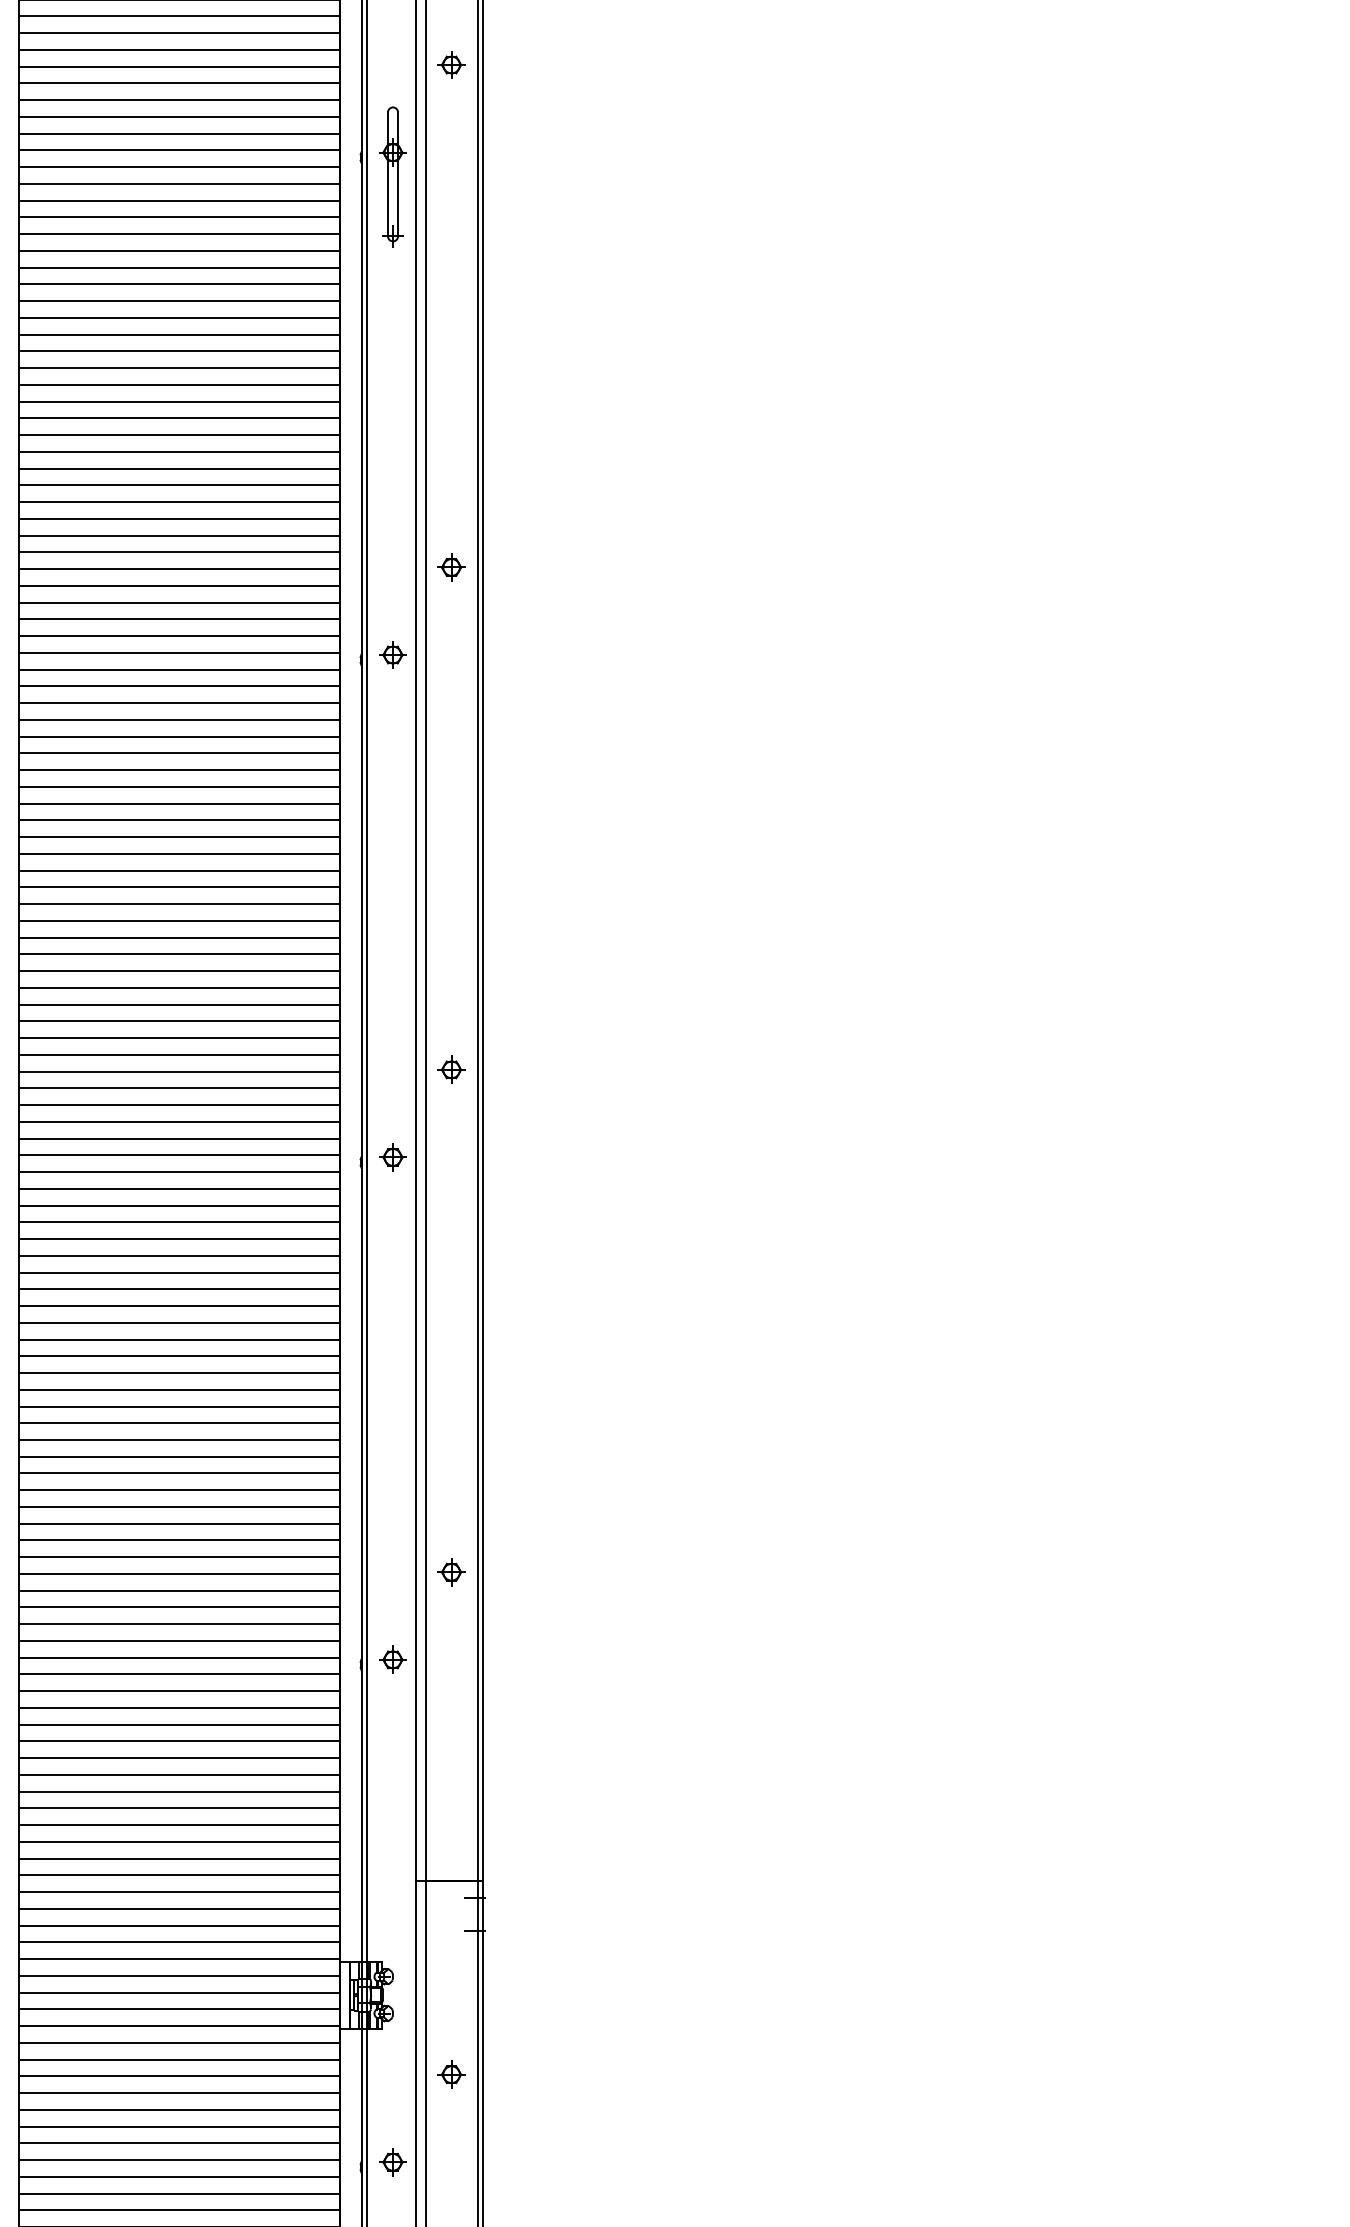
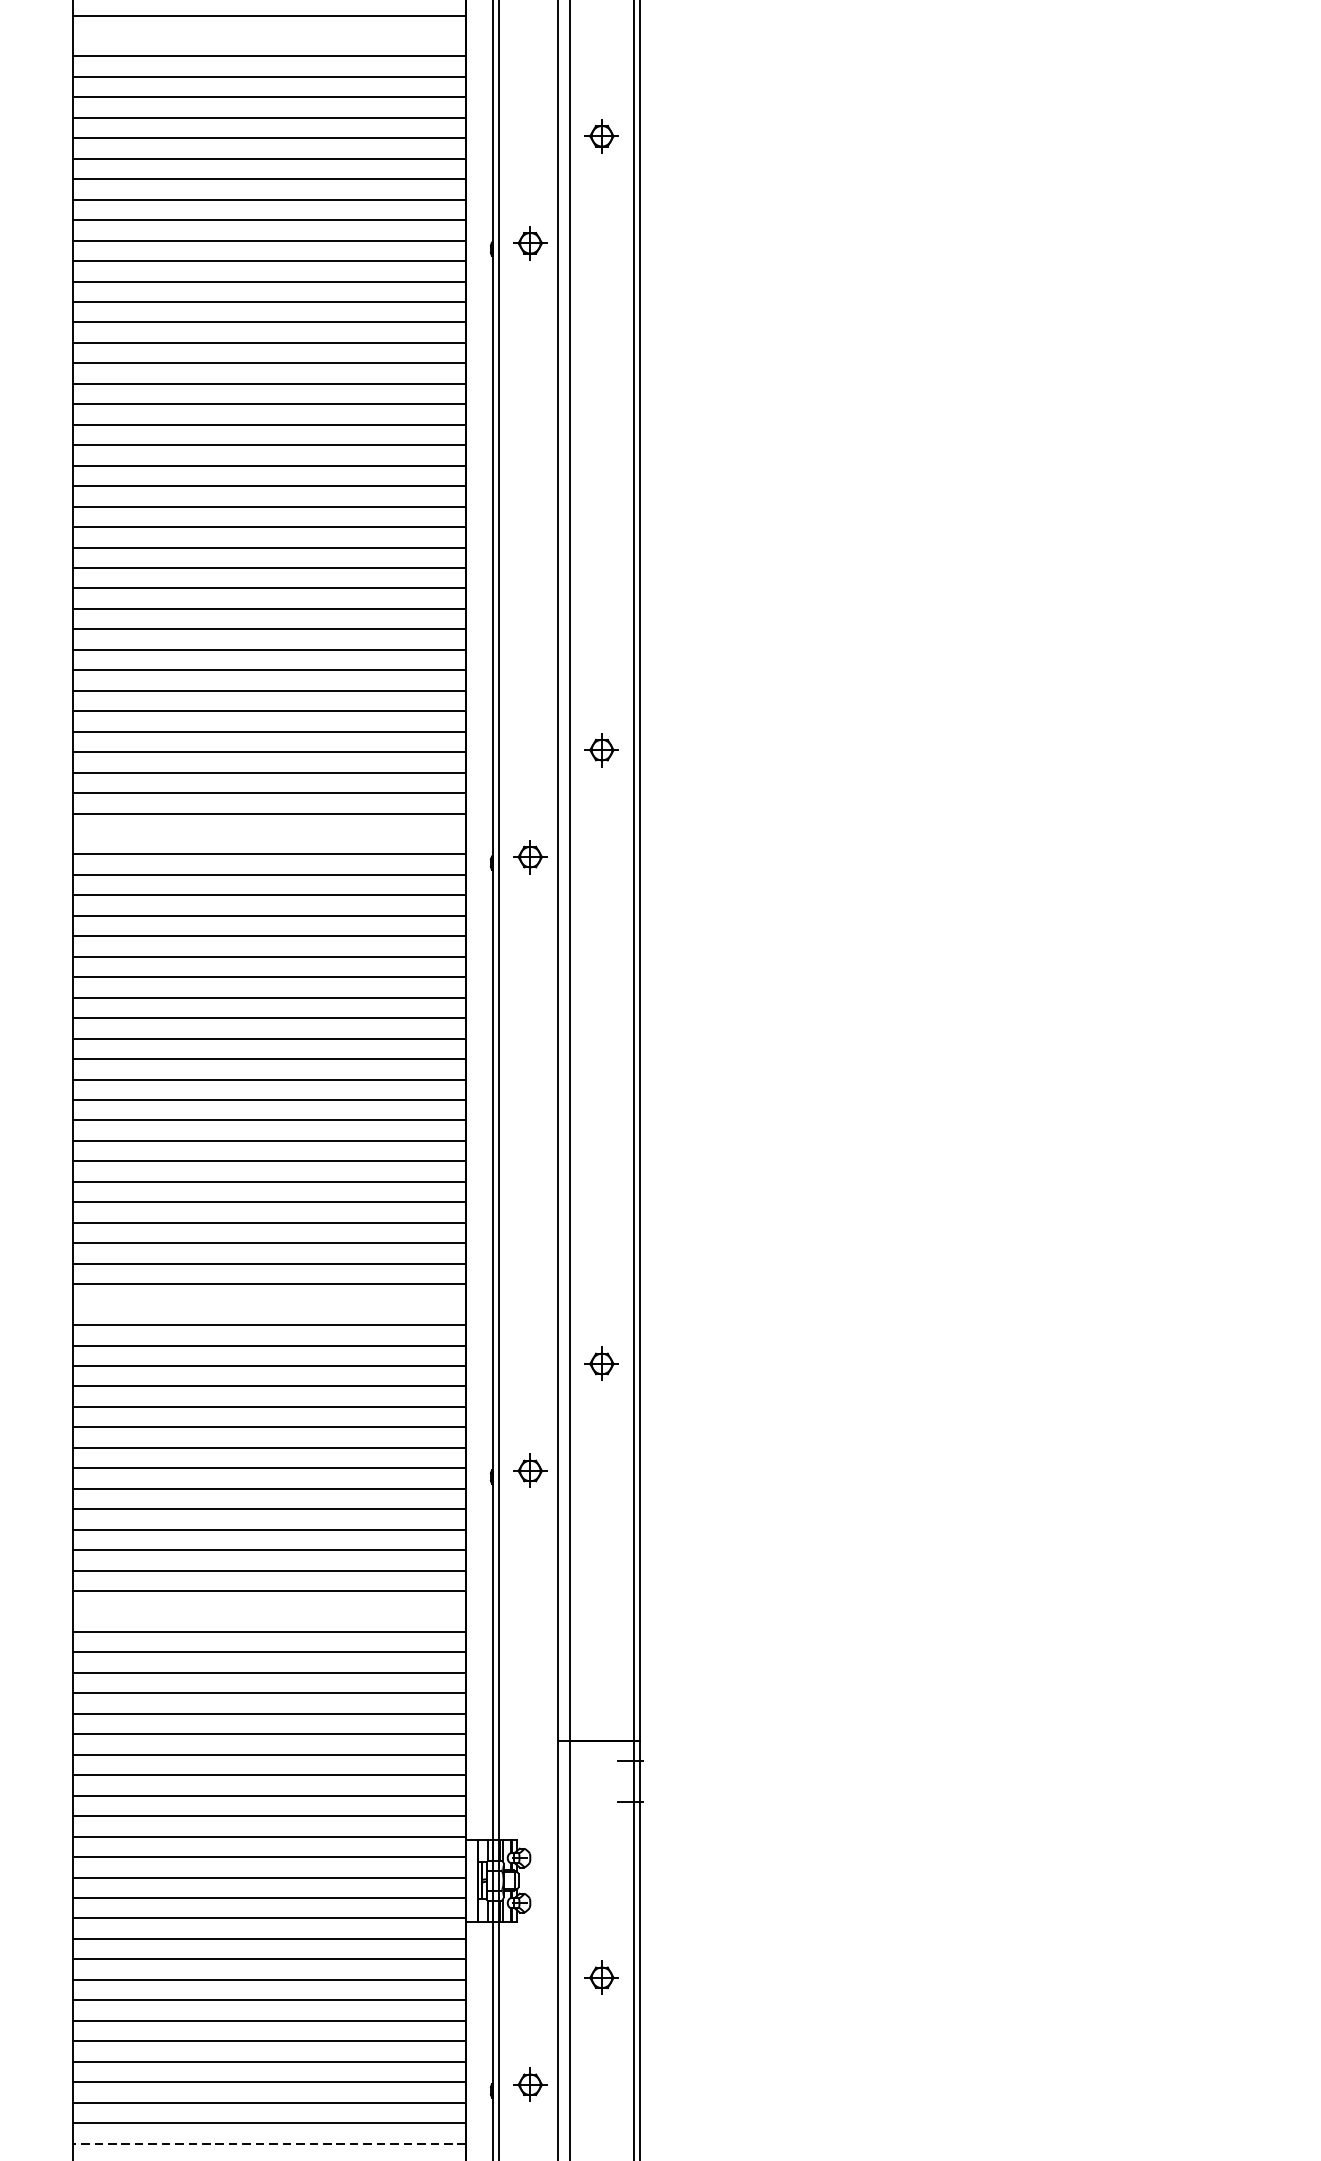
line: (179, 485) -> (269, 36), removed
line: (179, 1138) -> (269, 833), removed
line: (179, 1523) -> (269, 1304), removed
line: (179, 1774) -> (269, 1611), removed
line: (179, 2210) -> (269, 2143), solid -> dashed

